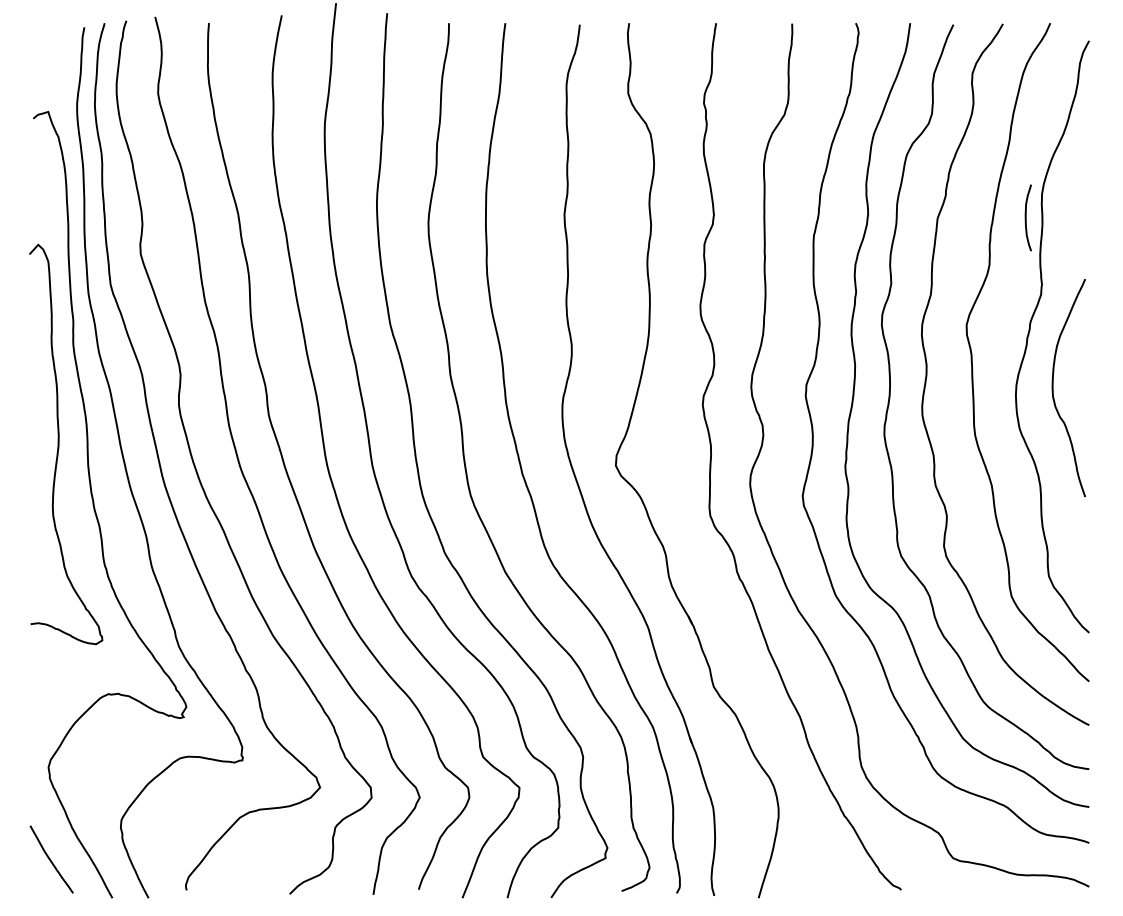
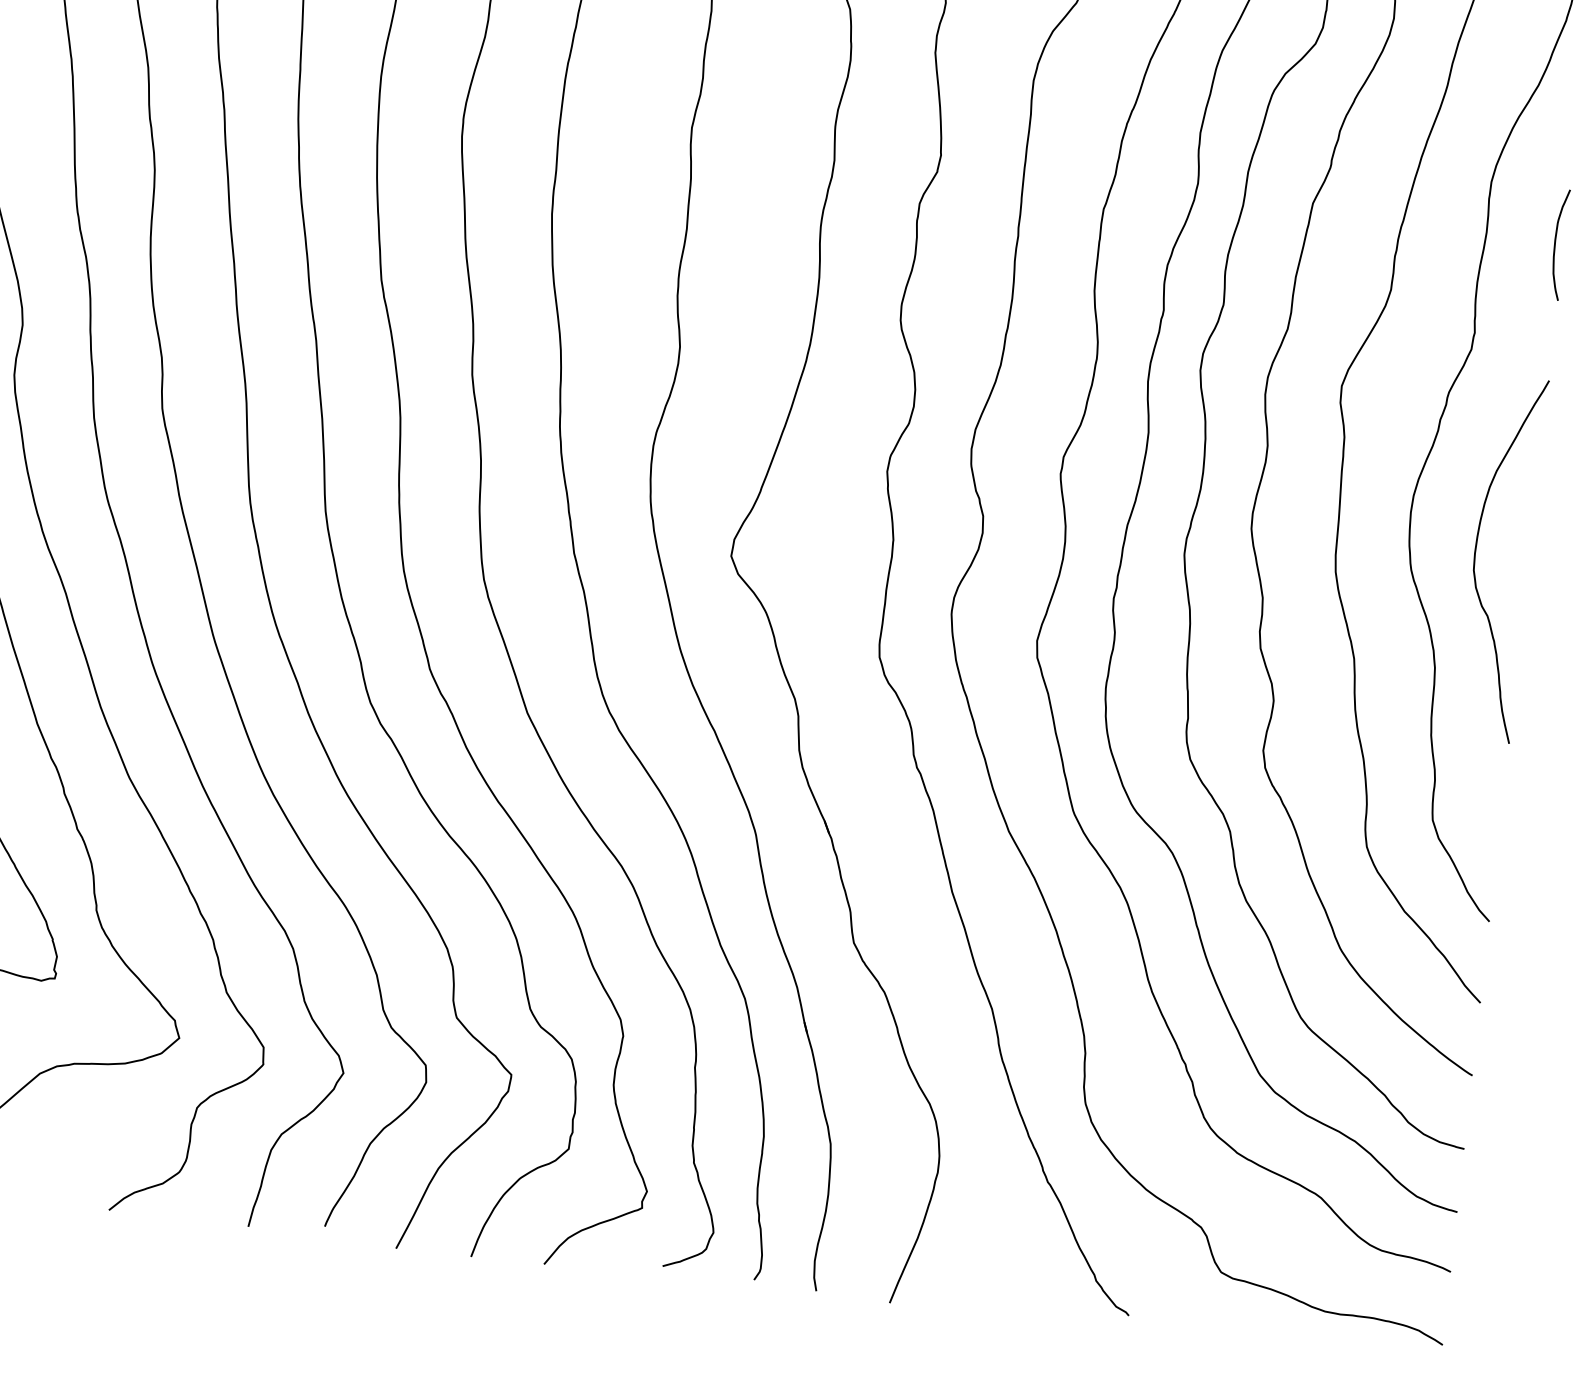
curve: (1026, 217) -> (1556, 243), moved
curve: (1053, 388) -> (1476, 557), moved

